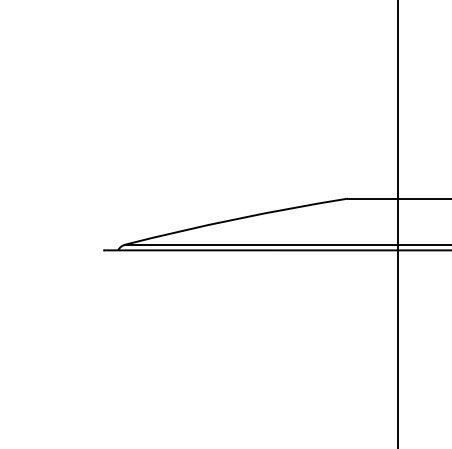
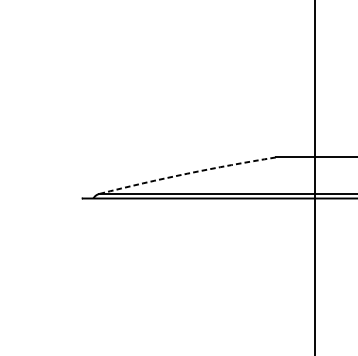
arc: (236, 219) -> (187, 174), solid -> dashed

